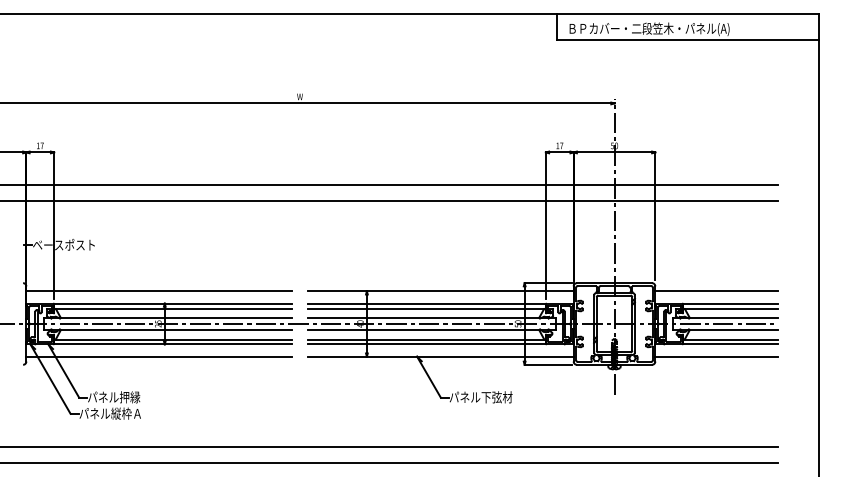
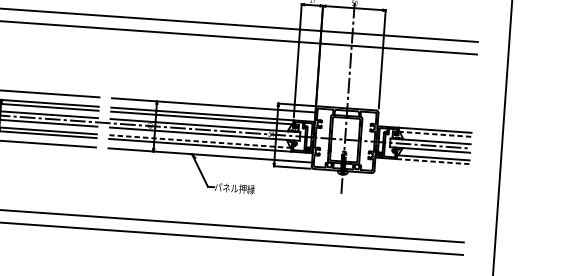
line: (716, 291) -> (425, 120), removed
line: (730, 308) -> (434, 134), solid -> dashed
line: (427, 339) -> (200, 141), solid -> dashed
line: (731, 344) -> (433, 161), solid -> dashed
line: (716, 356) -> (421, 170), removed
text: (496, 397) -> (250, 189), パネル下弦材 -> パネル押縁

